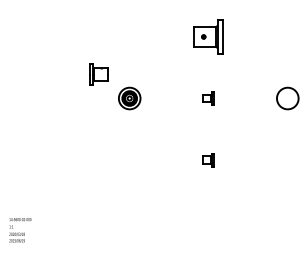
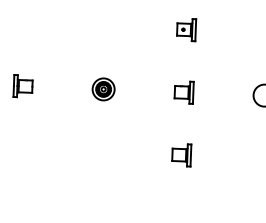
part: (208, 36) -> (186, 29), size x0.62
part: (98, 74) -> (23, 86), moved
part: (208, 98) -> (183, 92), size x1.67
part: (208, 159) -> (181, 154), size x1.67

